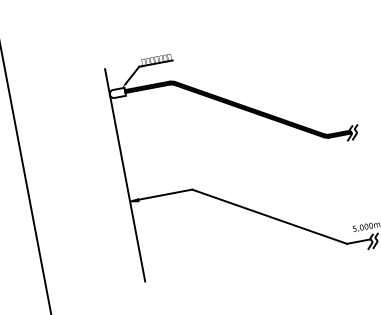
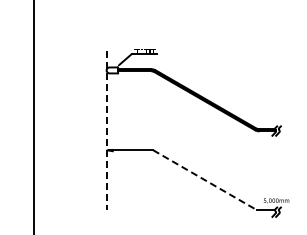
line: (125, 176) -> (106, 131), solid -> dashed
line: (269, 216) -> (205, 180), solid -> dashed

